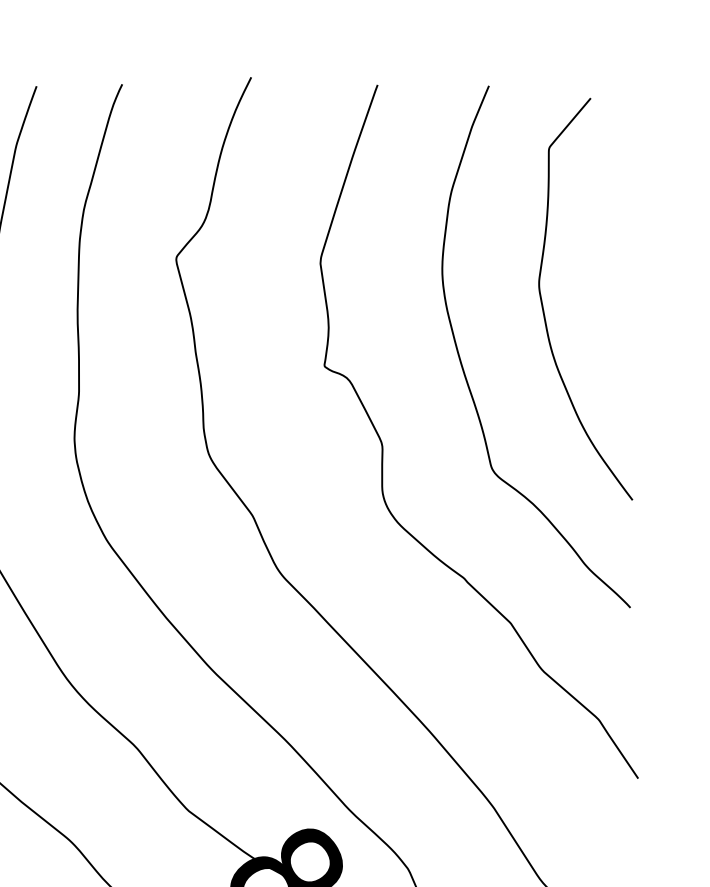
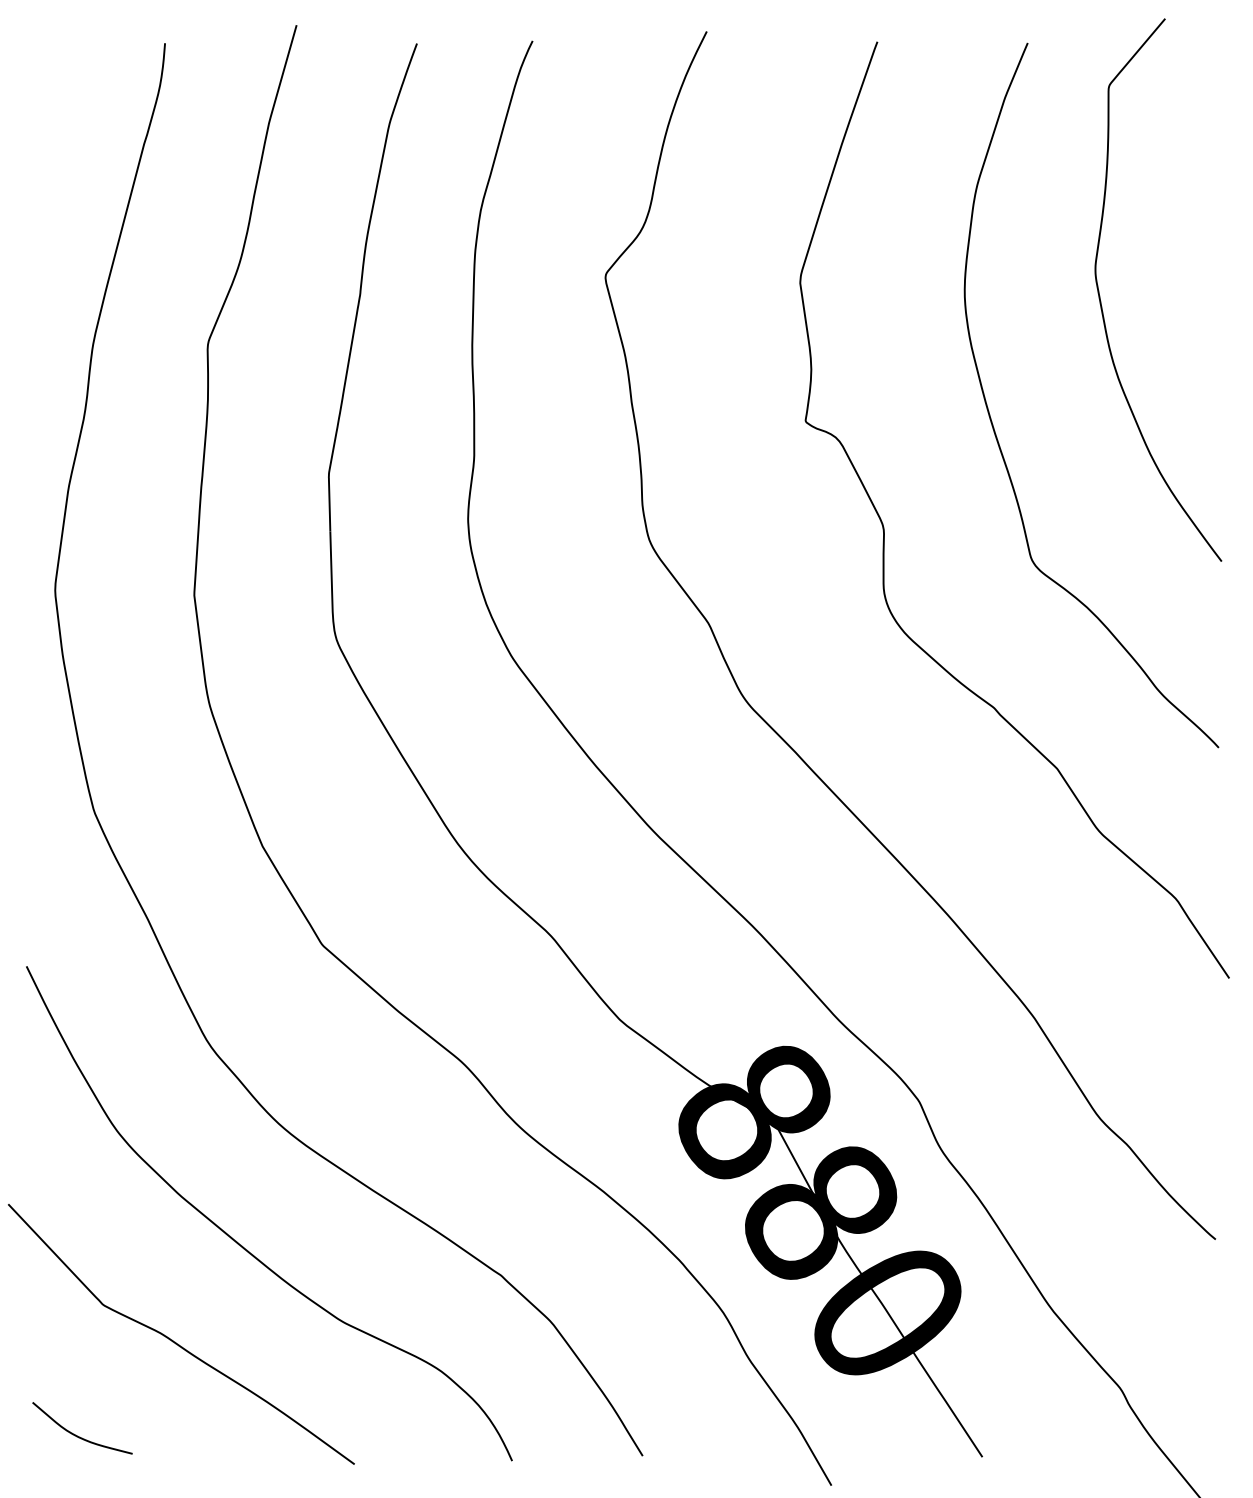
curve: (543, 307) -> (1101, 301), moved

